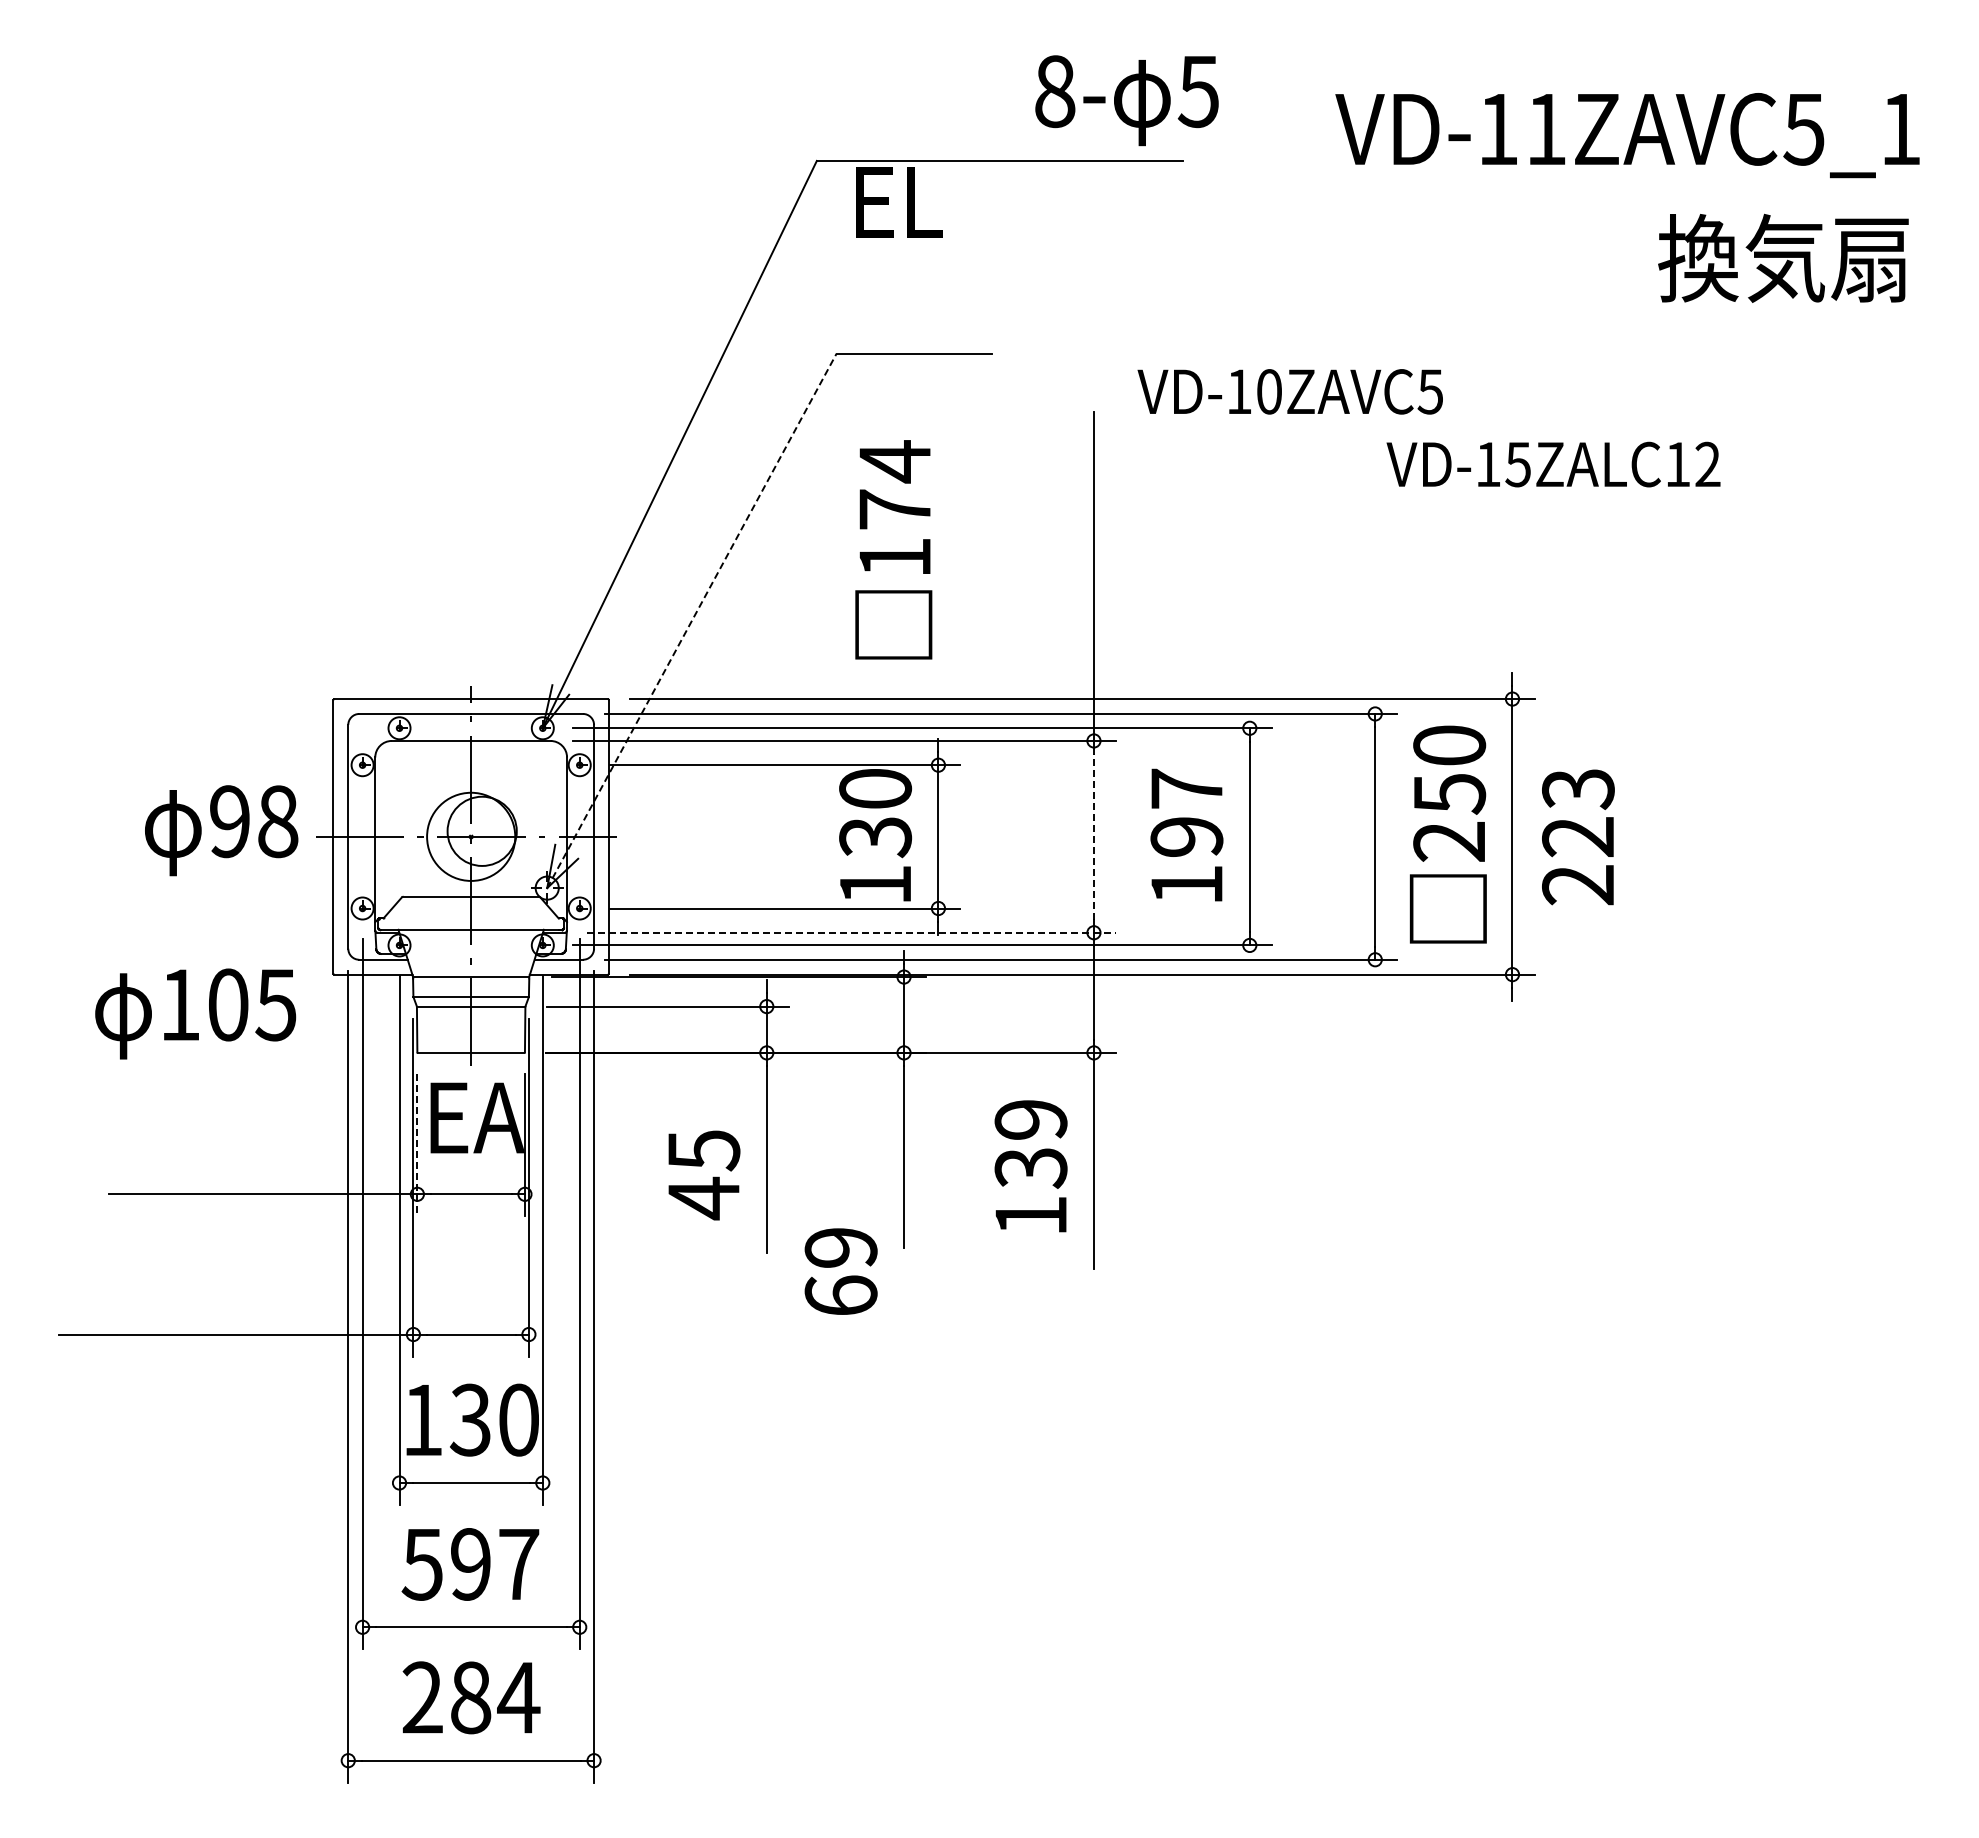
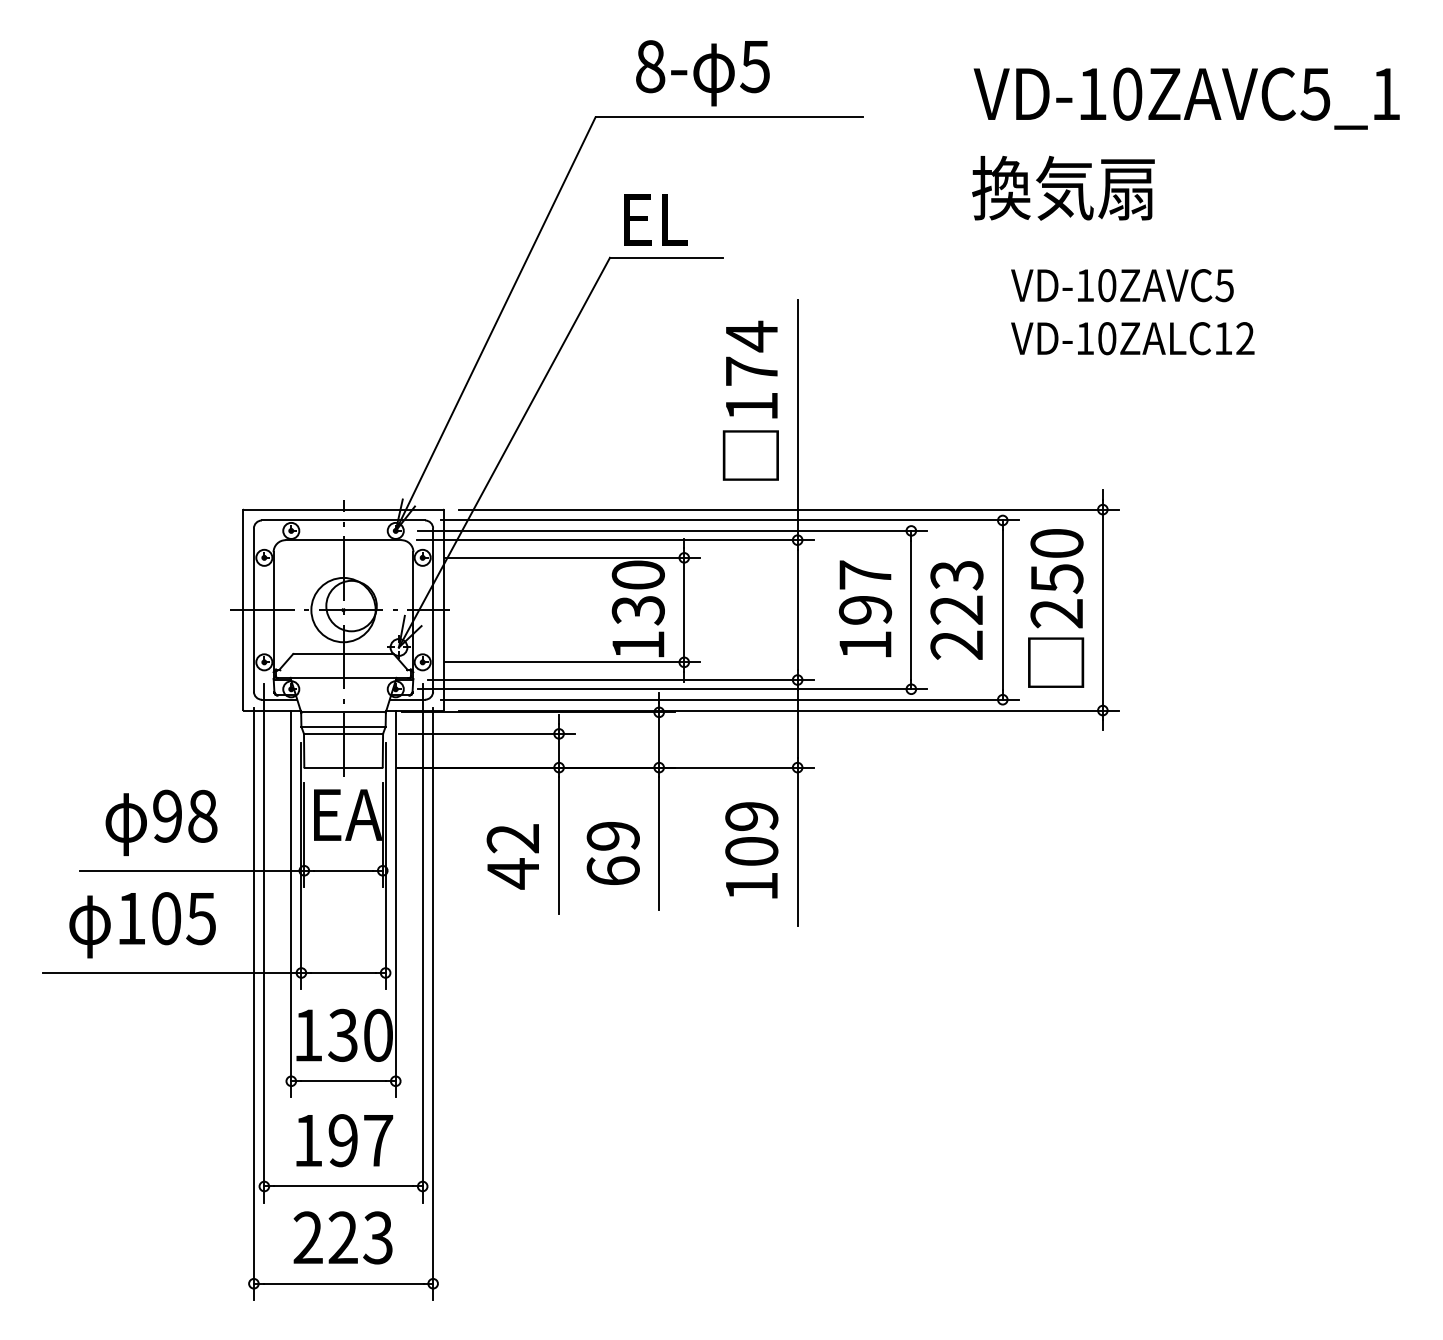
text: (1126, 100) -> (702, 73), moved
text: (1546, 129) -> (1127, 94), VD-11ZAVC5_1 -> VD-10ZAVC5_1
text: (899, 202) -> (655, 219), moved
text: (1783, 257) -> (1063, 187), moved
text: (1289, 391) -> (1121, 285), moved
text: (1517, 464) -> (1106, 338), VD-15ZALC12 -> VD-10ZALC12
text: (893, 549) -> (750, 400), moved
line: (691, 620) -> (504, 452), dashed -> solid
text: (221, 830) -> (161, 822), moved
line: (1093, 836) -> (797, 609), dashed -> solid
text: (1578, 837) -> (957, 610), moved
line: (851, 932) -> (620, 679), dashed -> solid
text: (195, 1013) -> (142, 924), moved
line: (417, 1145) -> (304, 835), dashed -> solid
text: (703, 1150) -> (512, 838), 45 -> 42
text: (1030, 1168) -> (751, 851), 139 -> 109
text: (840, 1271) -> (612, 853), moved
text: (421, 1564) -> (307, 1140), 597 -> 197
text: (495, 1697) -> (361, 1237), 284 -> 223

